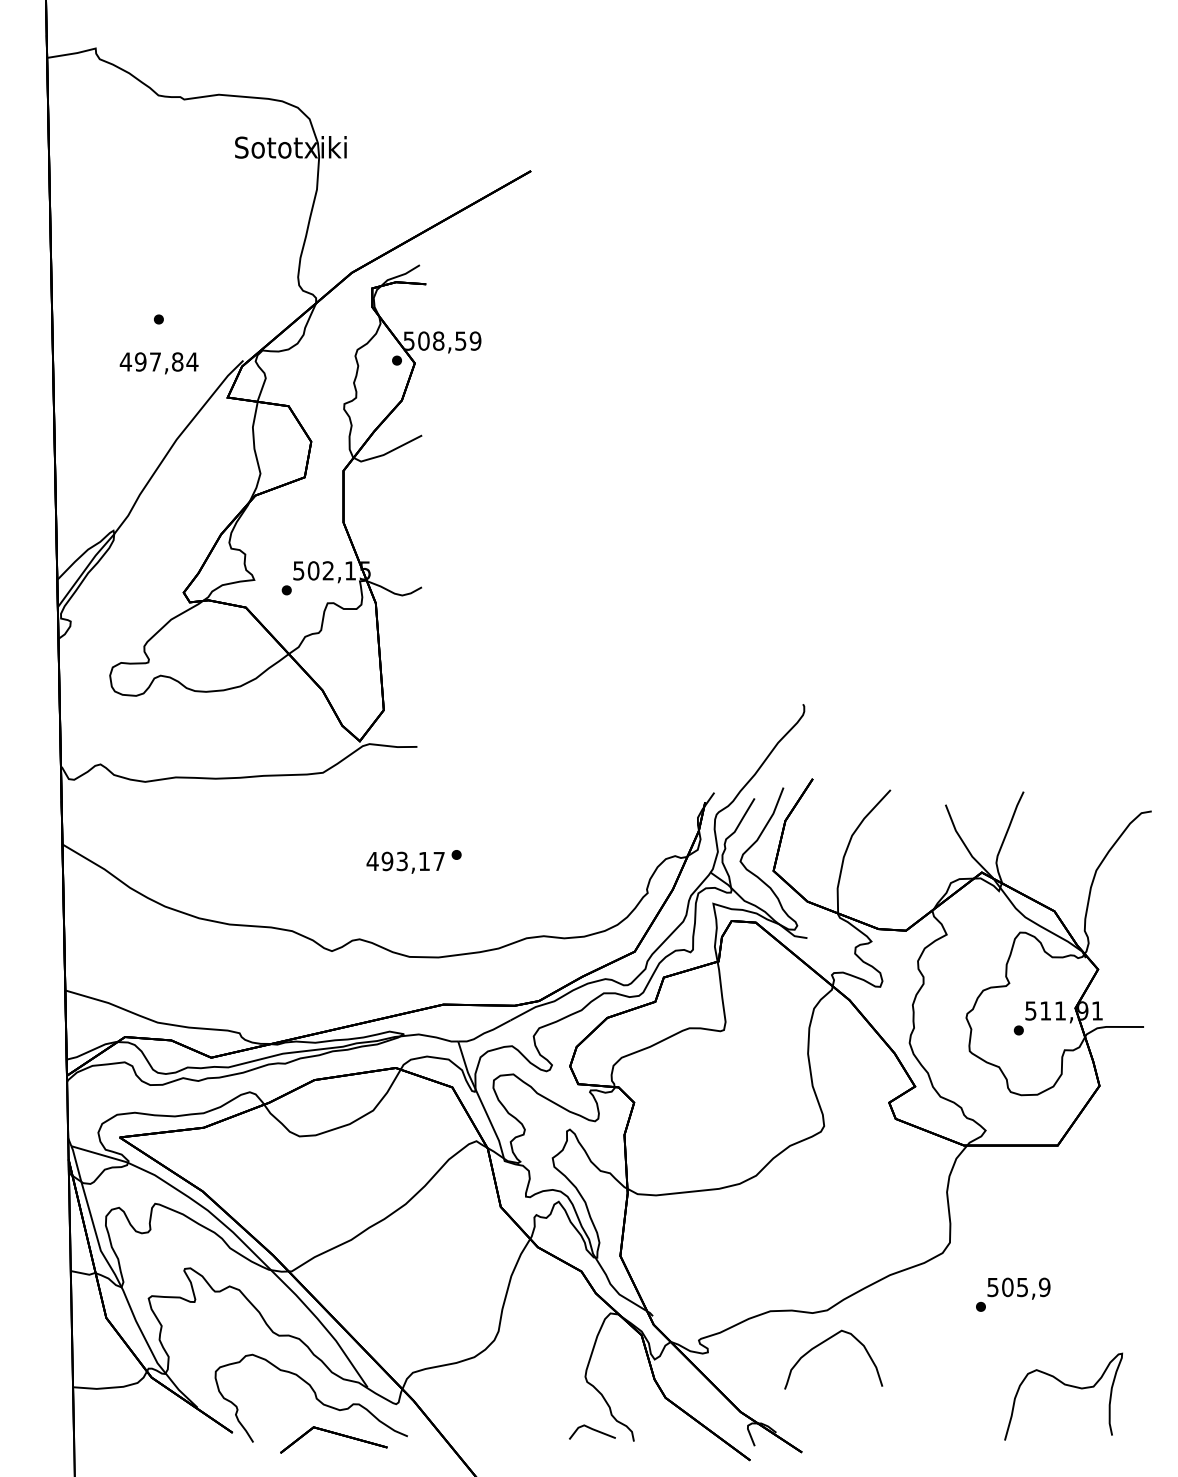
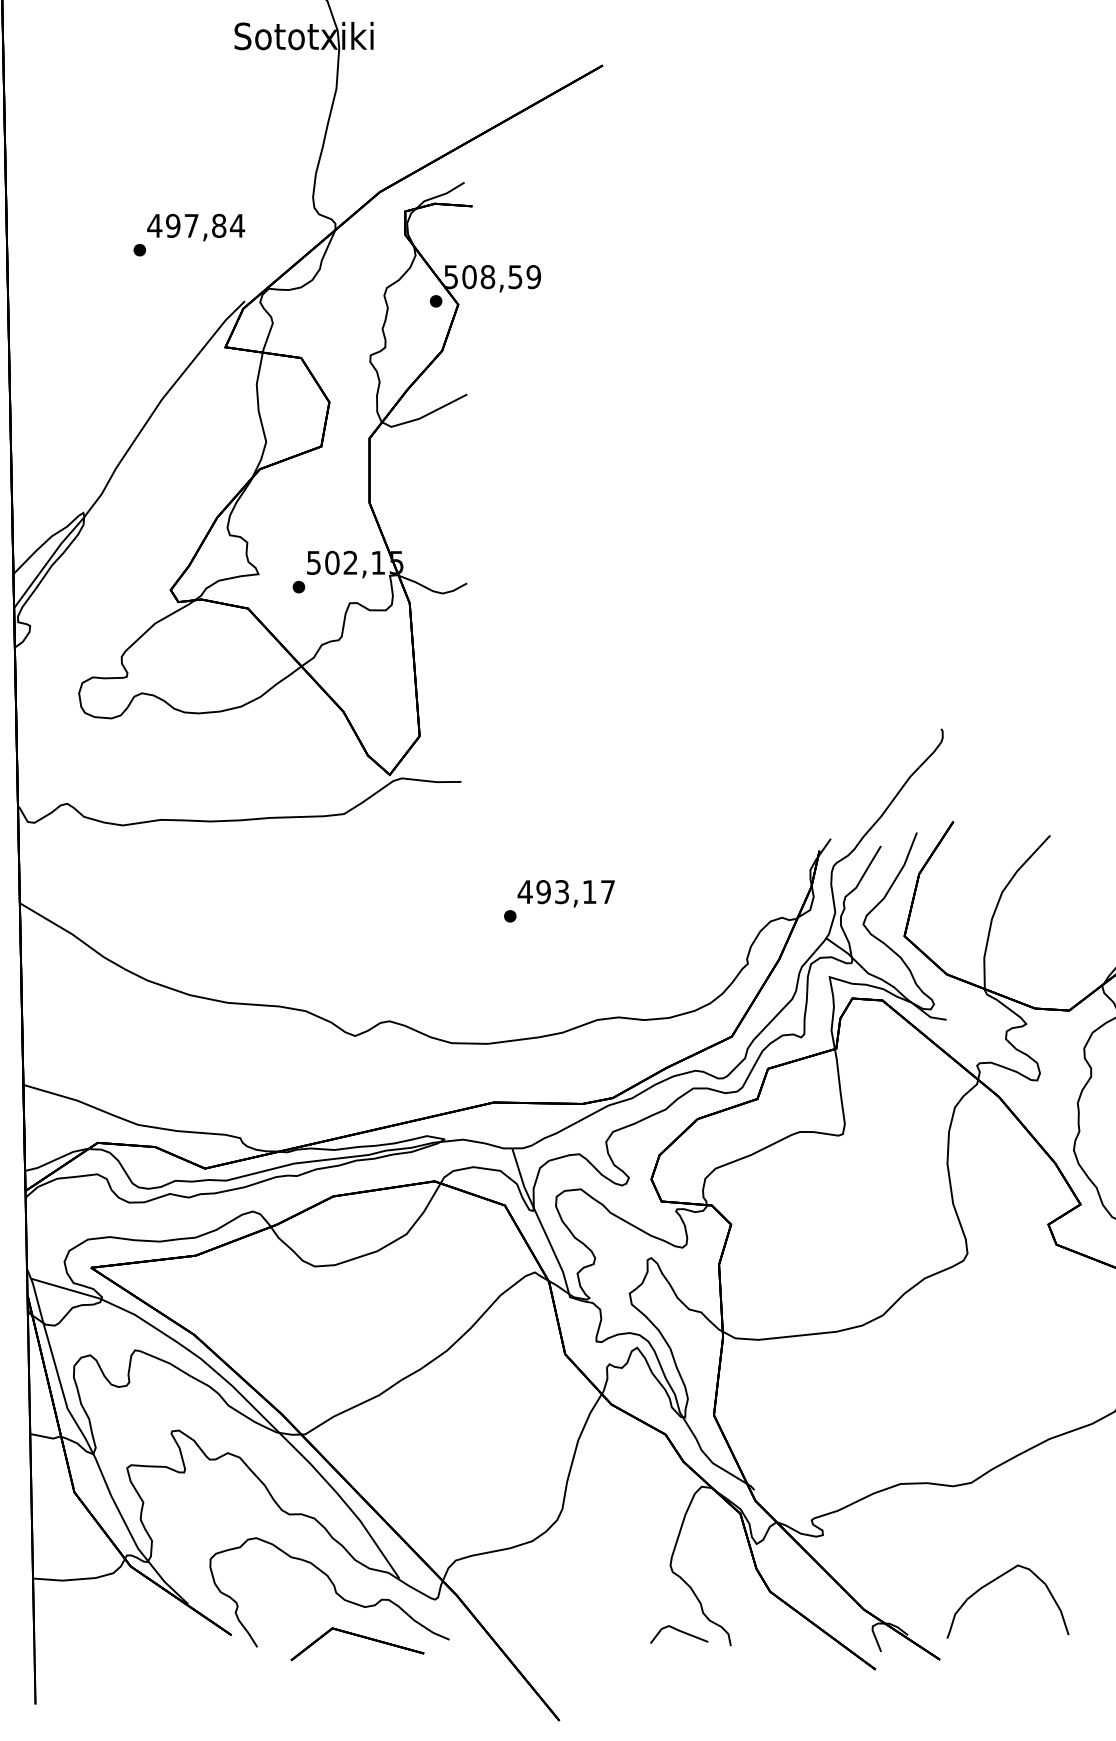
text: (158, 363) -> (195, 227), moved
text: (405, 862) -> (566, 893), moved
curve: (823, 1343) -> (995, 1581), moved

